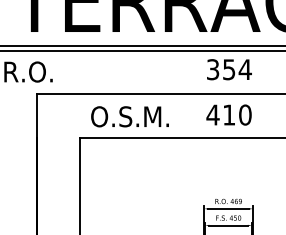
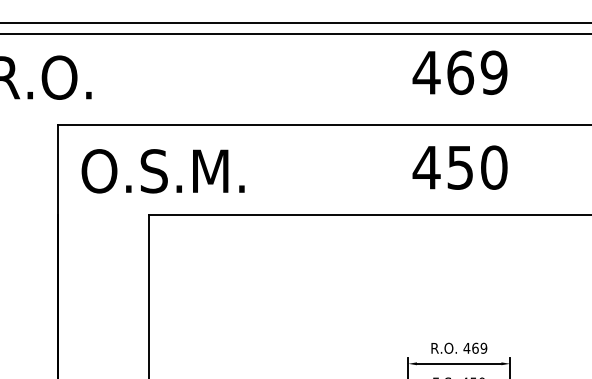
text: (228, 69) -> (458, 72), 354 -> 469
text: (229, 114) -> (461, 166), 410 -> 450
text: (129, 116) -> (162, 170), moved

